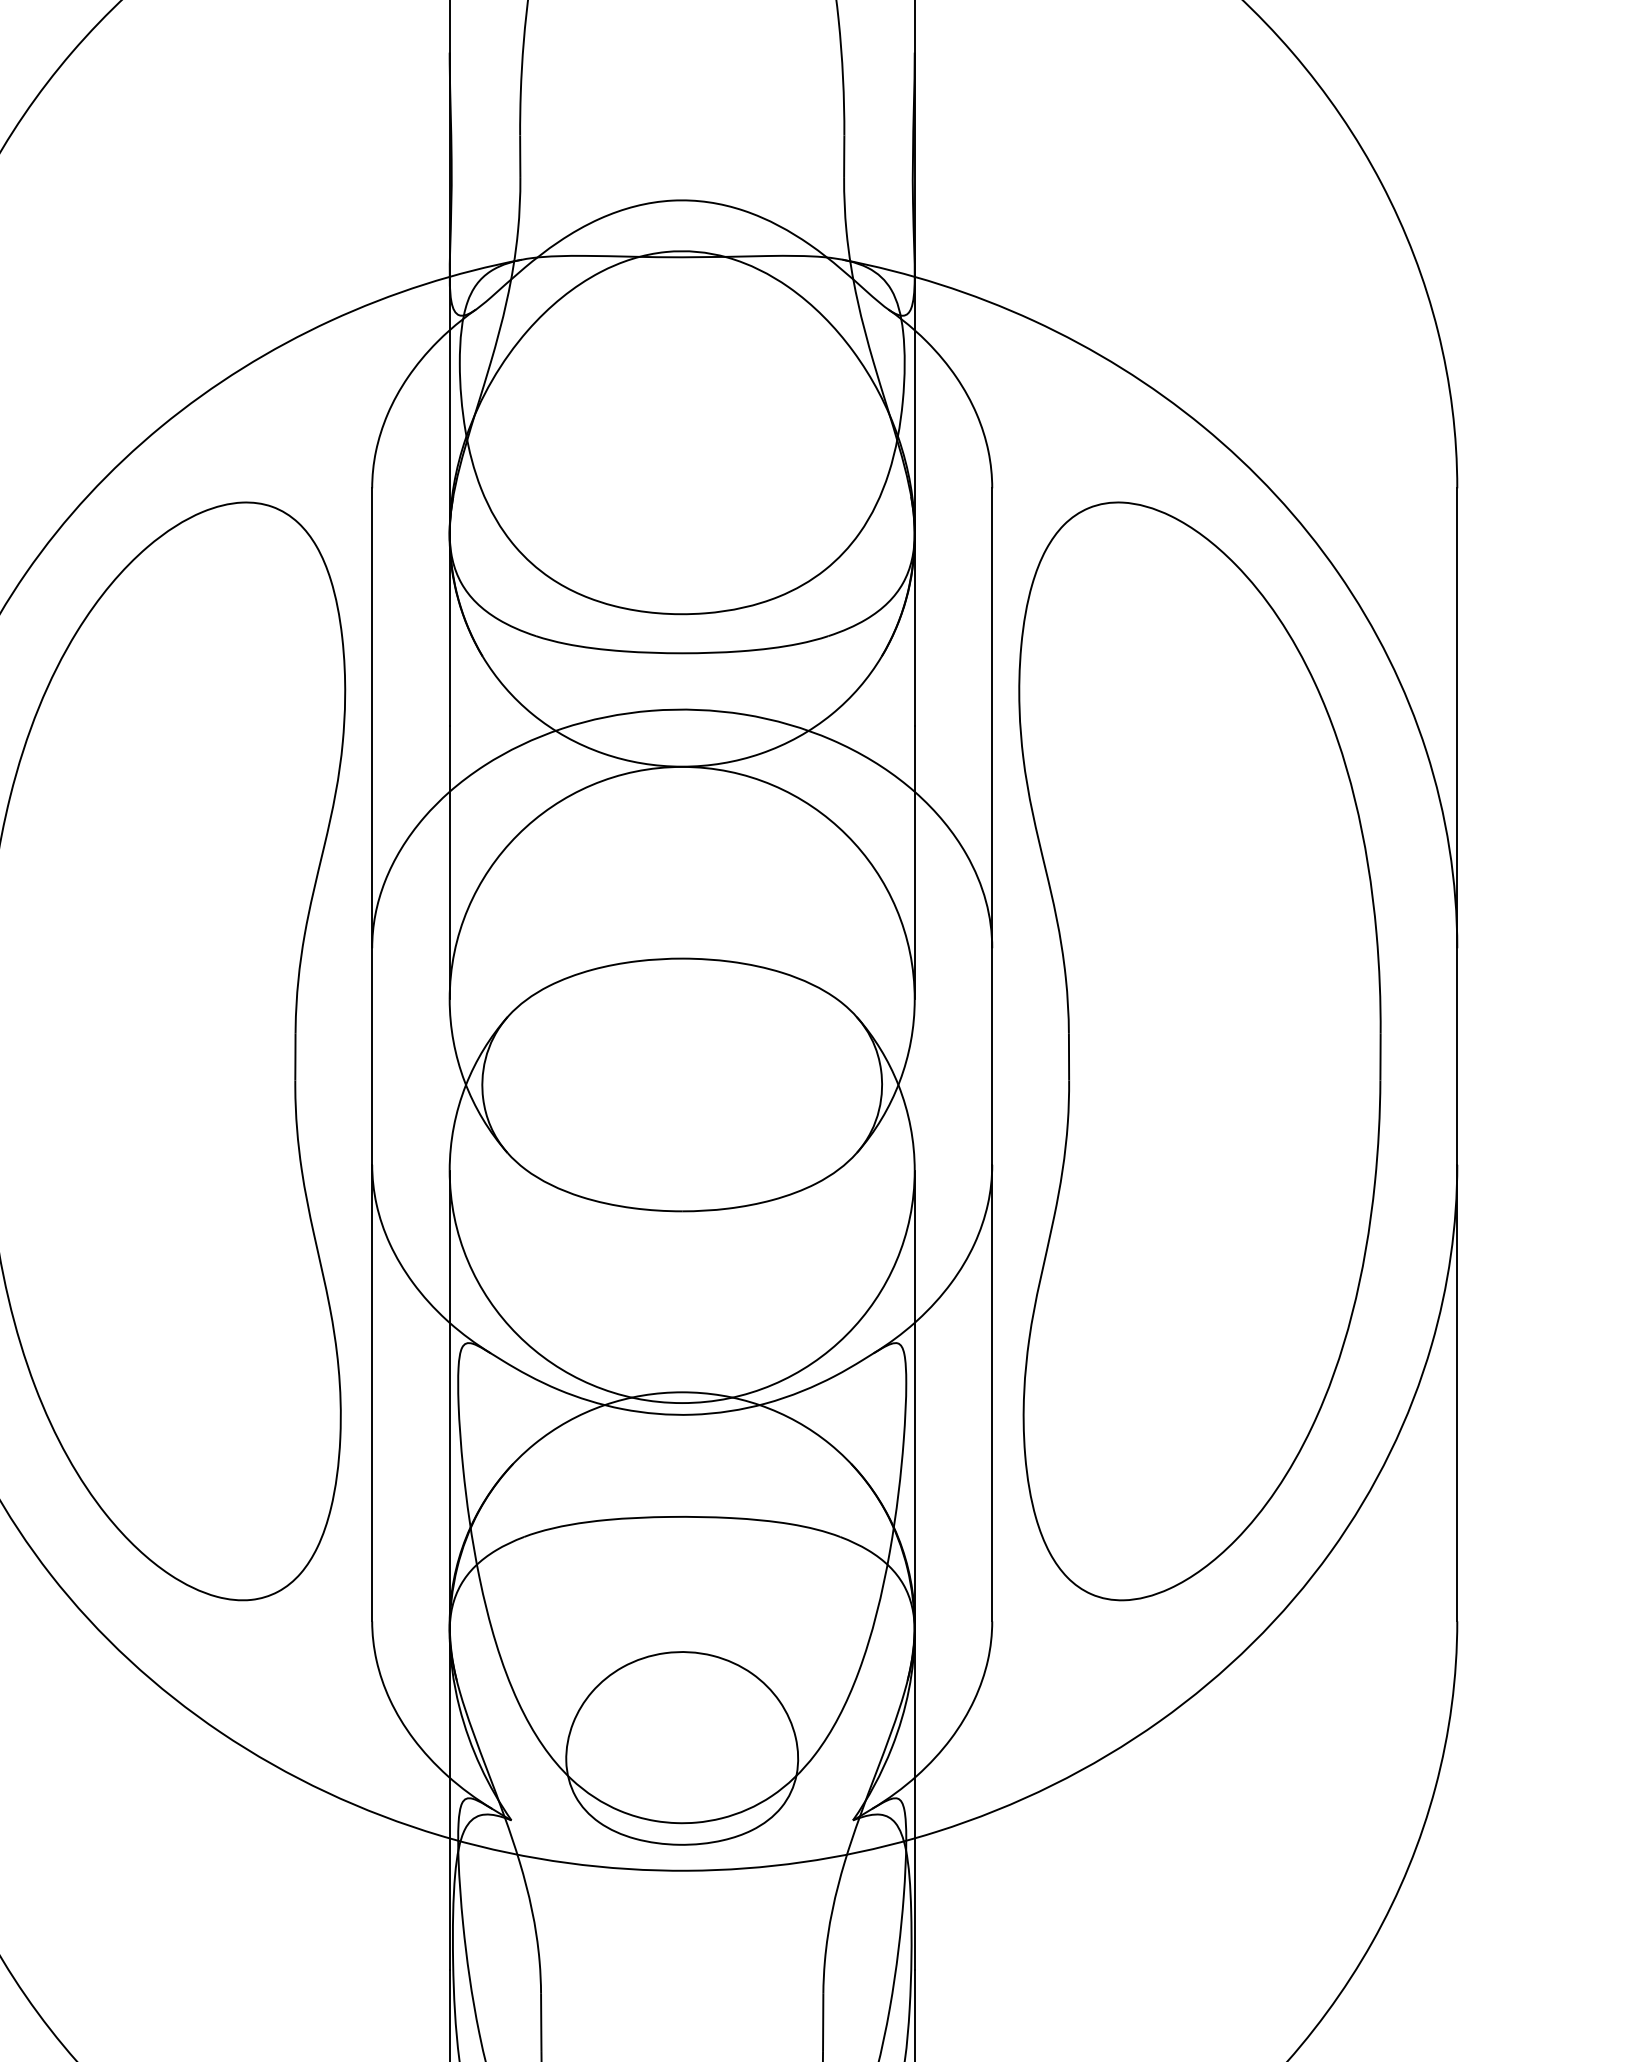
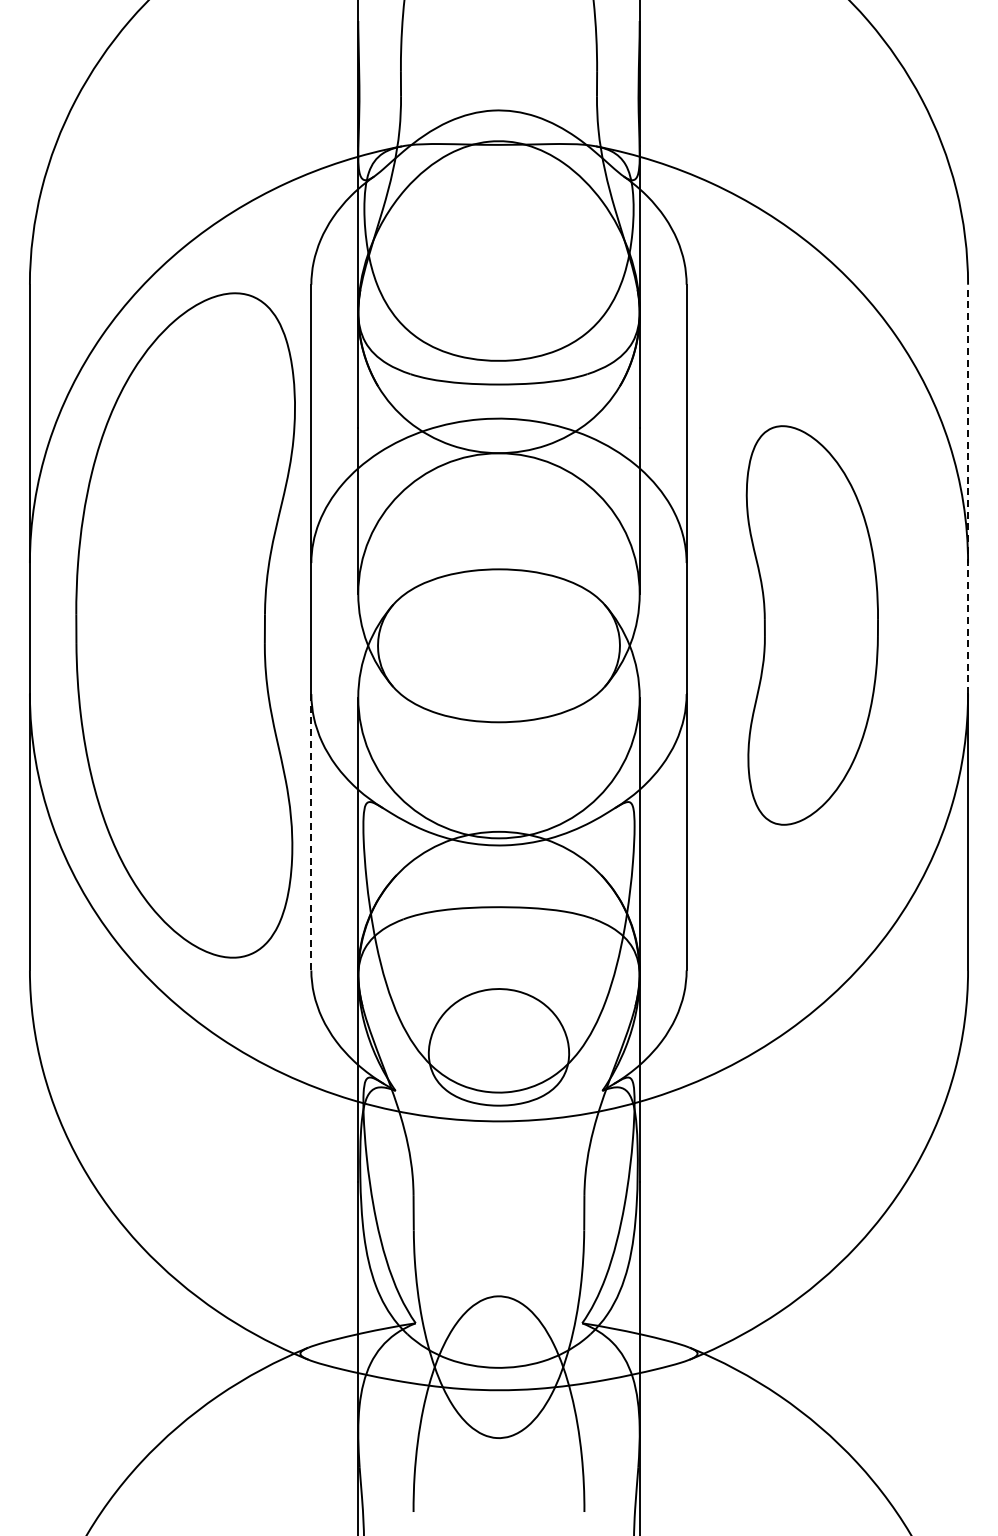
line: (1457, 826) -> (968, 489), solid -> dashed
part: (1200, 1051) -> (812, 625), size x0.6
line: (372, 1393) -> (311, 832), solid -> dashed

